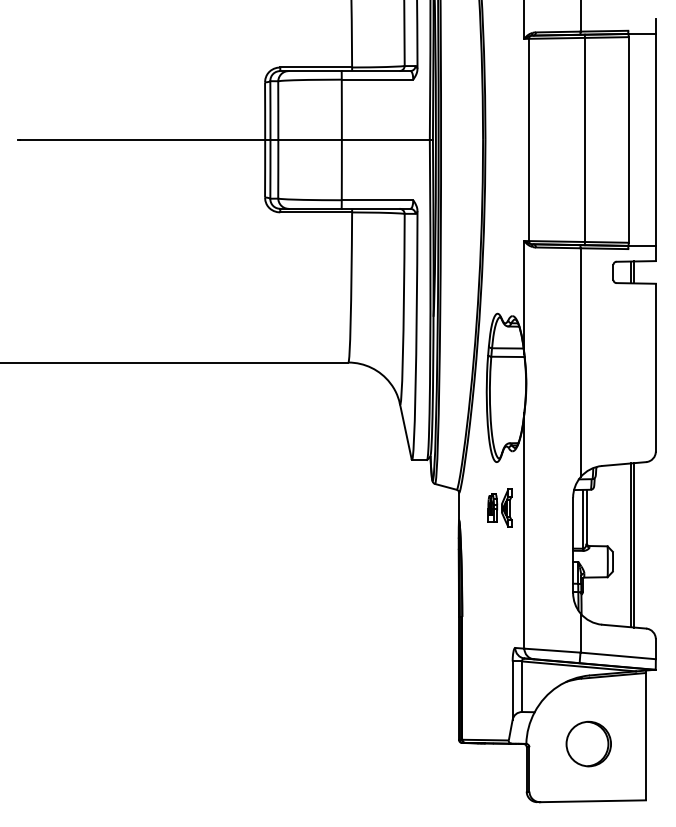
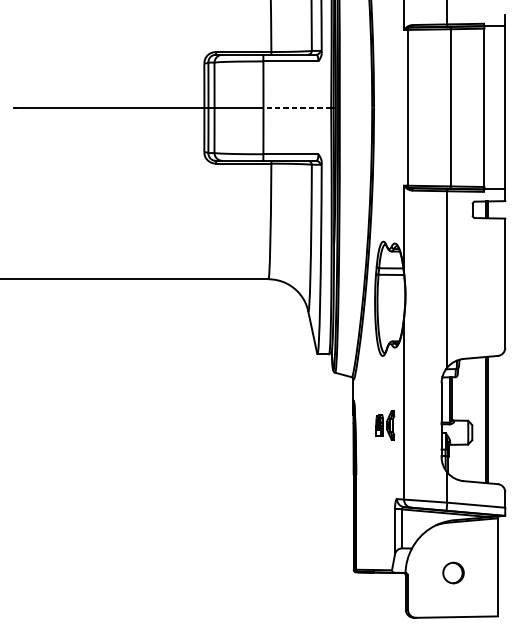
line: (385, 139) -> (297, 107), solid -> dashed
part: (499, 507) -> (384, 424), moved
part: (588, 743) -> (453, 572), size x0.6

